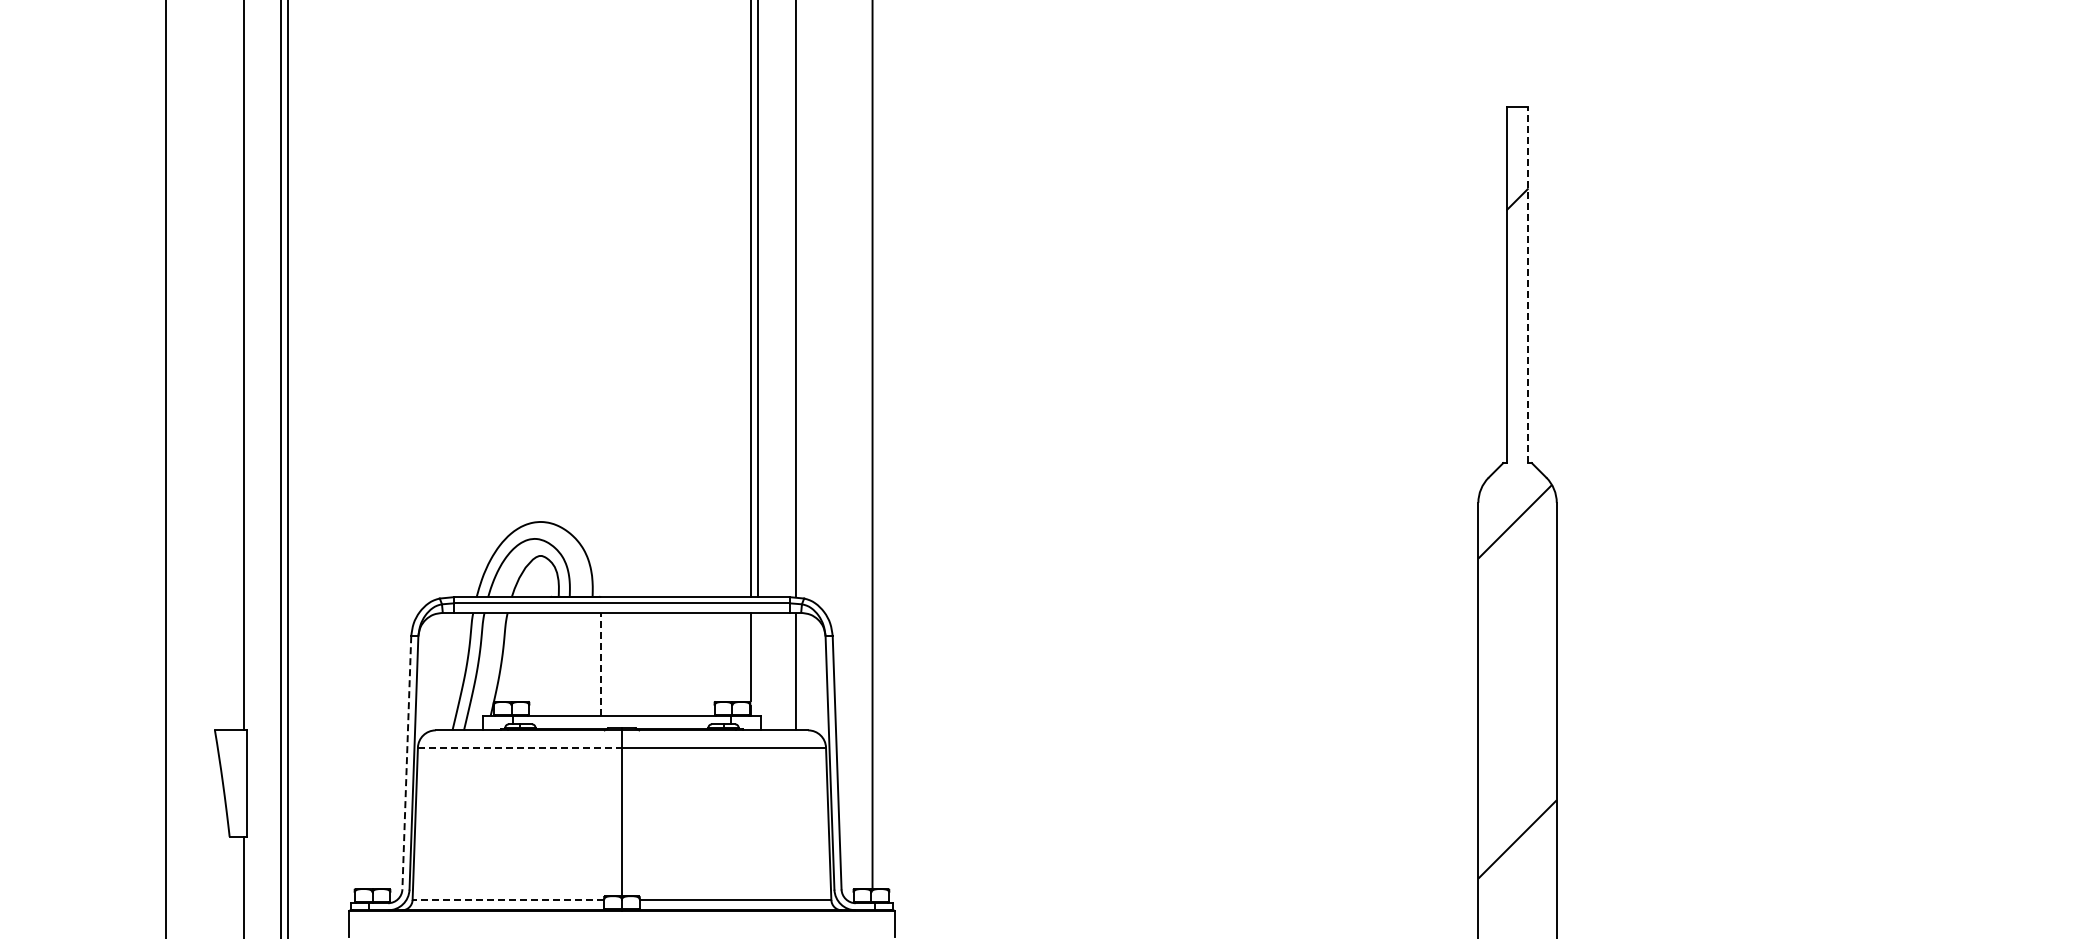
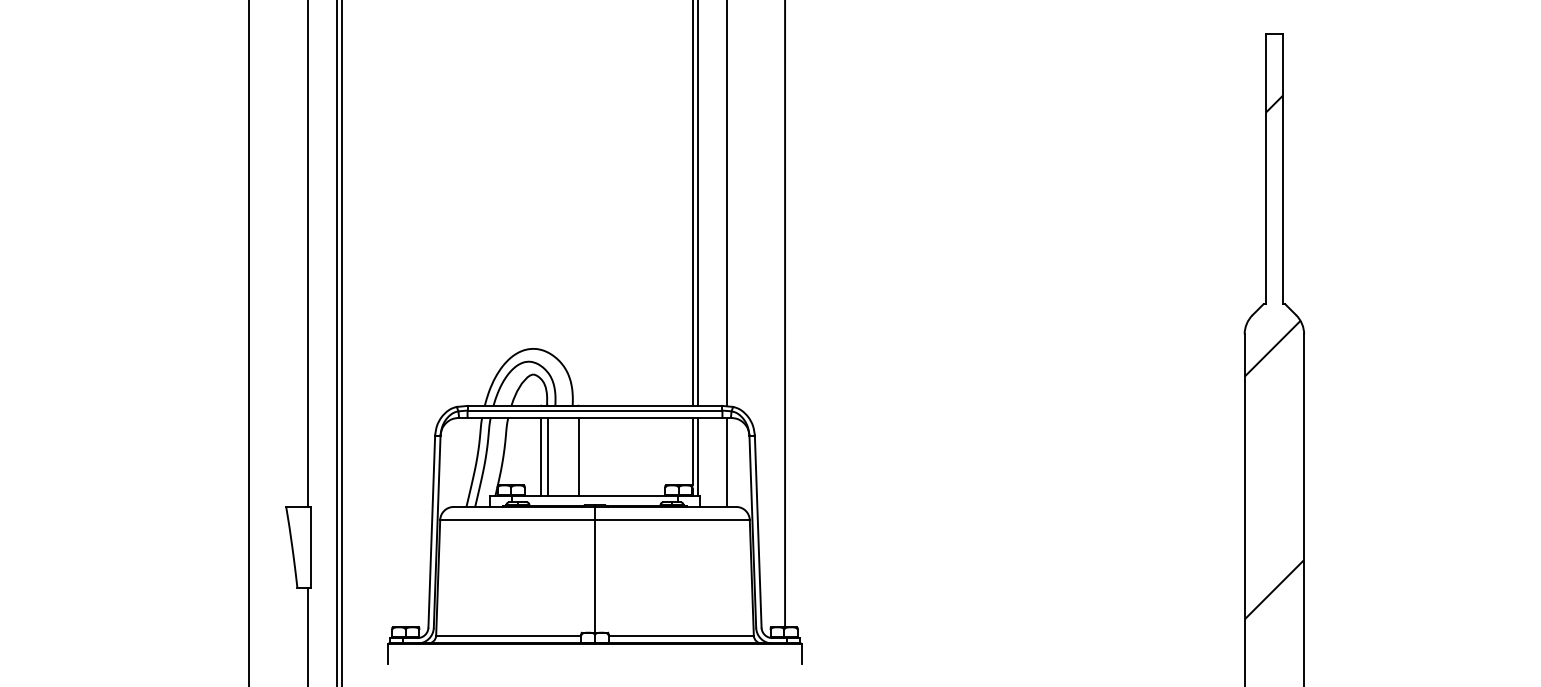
line: (1528, 284) -> (1282, 168), dashed -> solid
line: (550, 664) -> (540, 456), added
line: (560, 664) -> (548, 456), added
line: (600, 664) -> (578, 456), dashed -> solid
line: (758, 664) -> (698, 456), added
line: (520, 747) -> (518, 519), dashed -> solid
line: (406, 762) -> (431, 531), dashed -> solid
line: (508, 900) -> (508, 636), dashed -> solid

